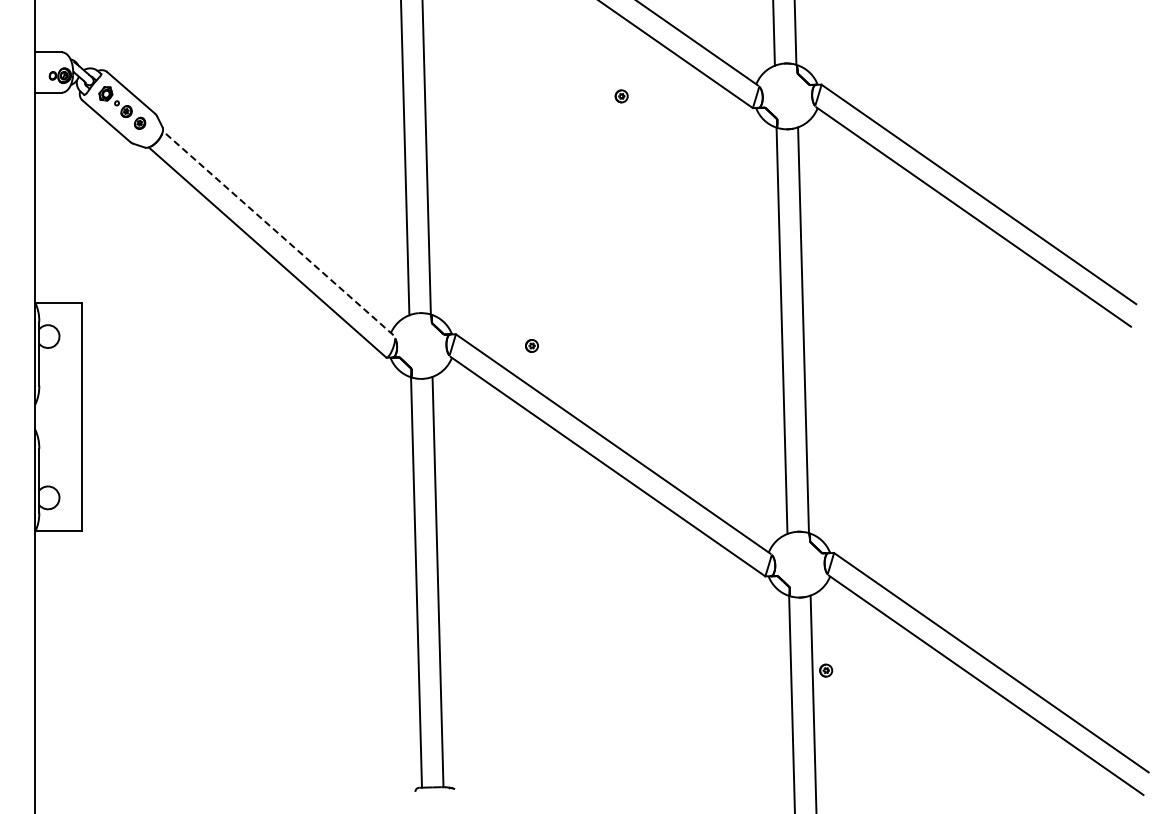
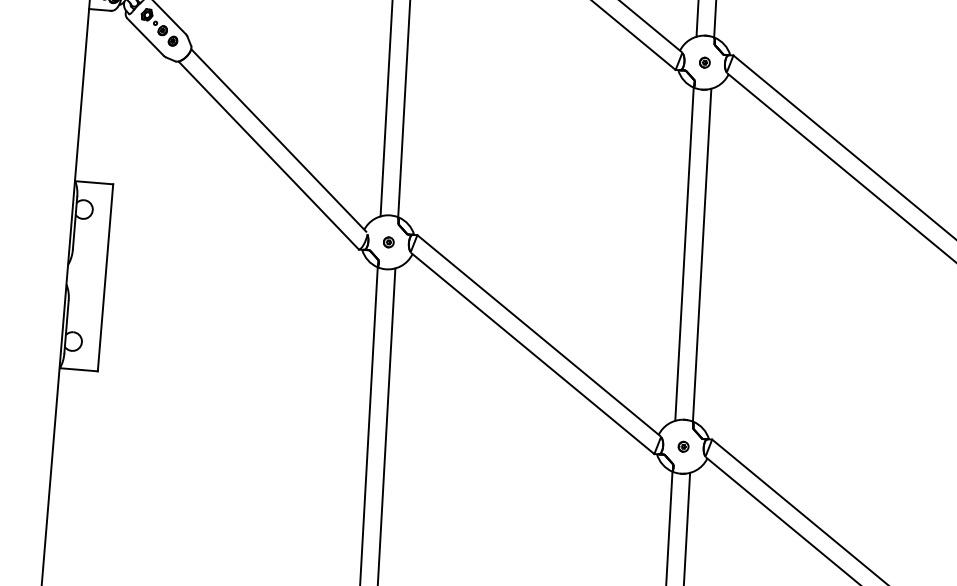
part: (621, 96) -> (704, 62), moved
line: (278, 233) -> (278, 140), dashed -> solid
part: (531, 345) -> (388, 241), moved
part: (826, 670) -> (683, 446), moved

